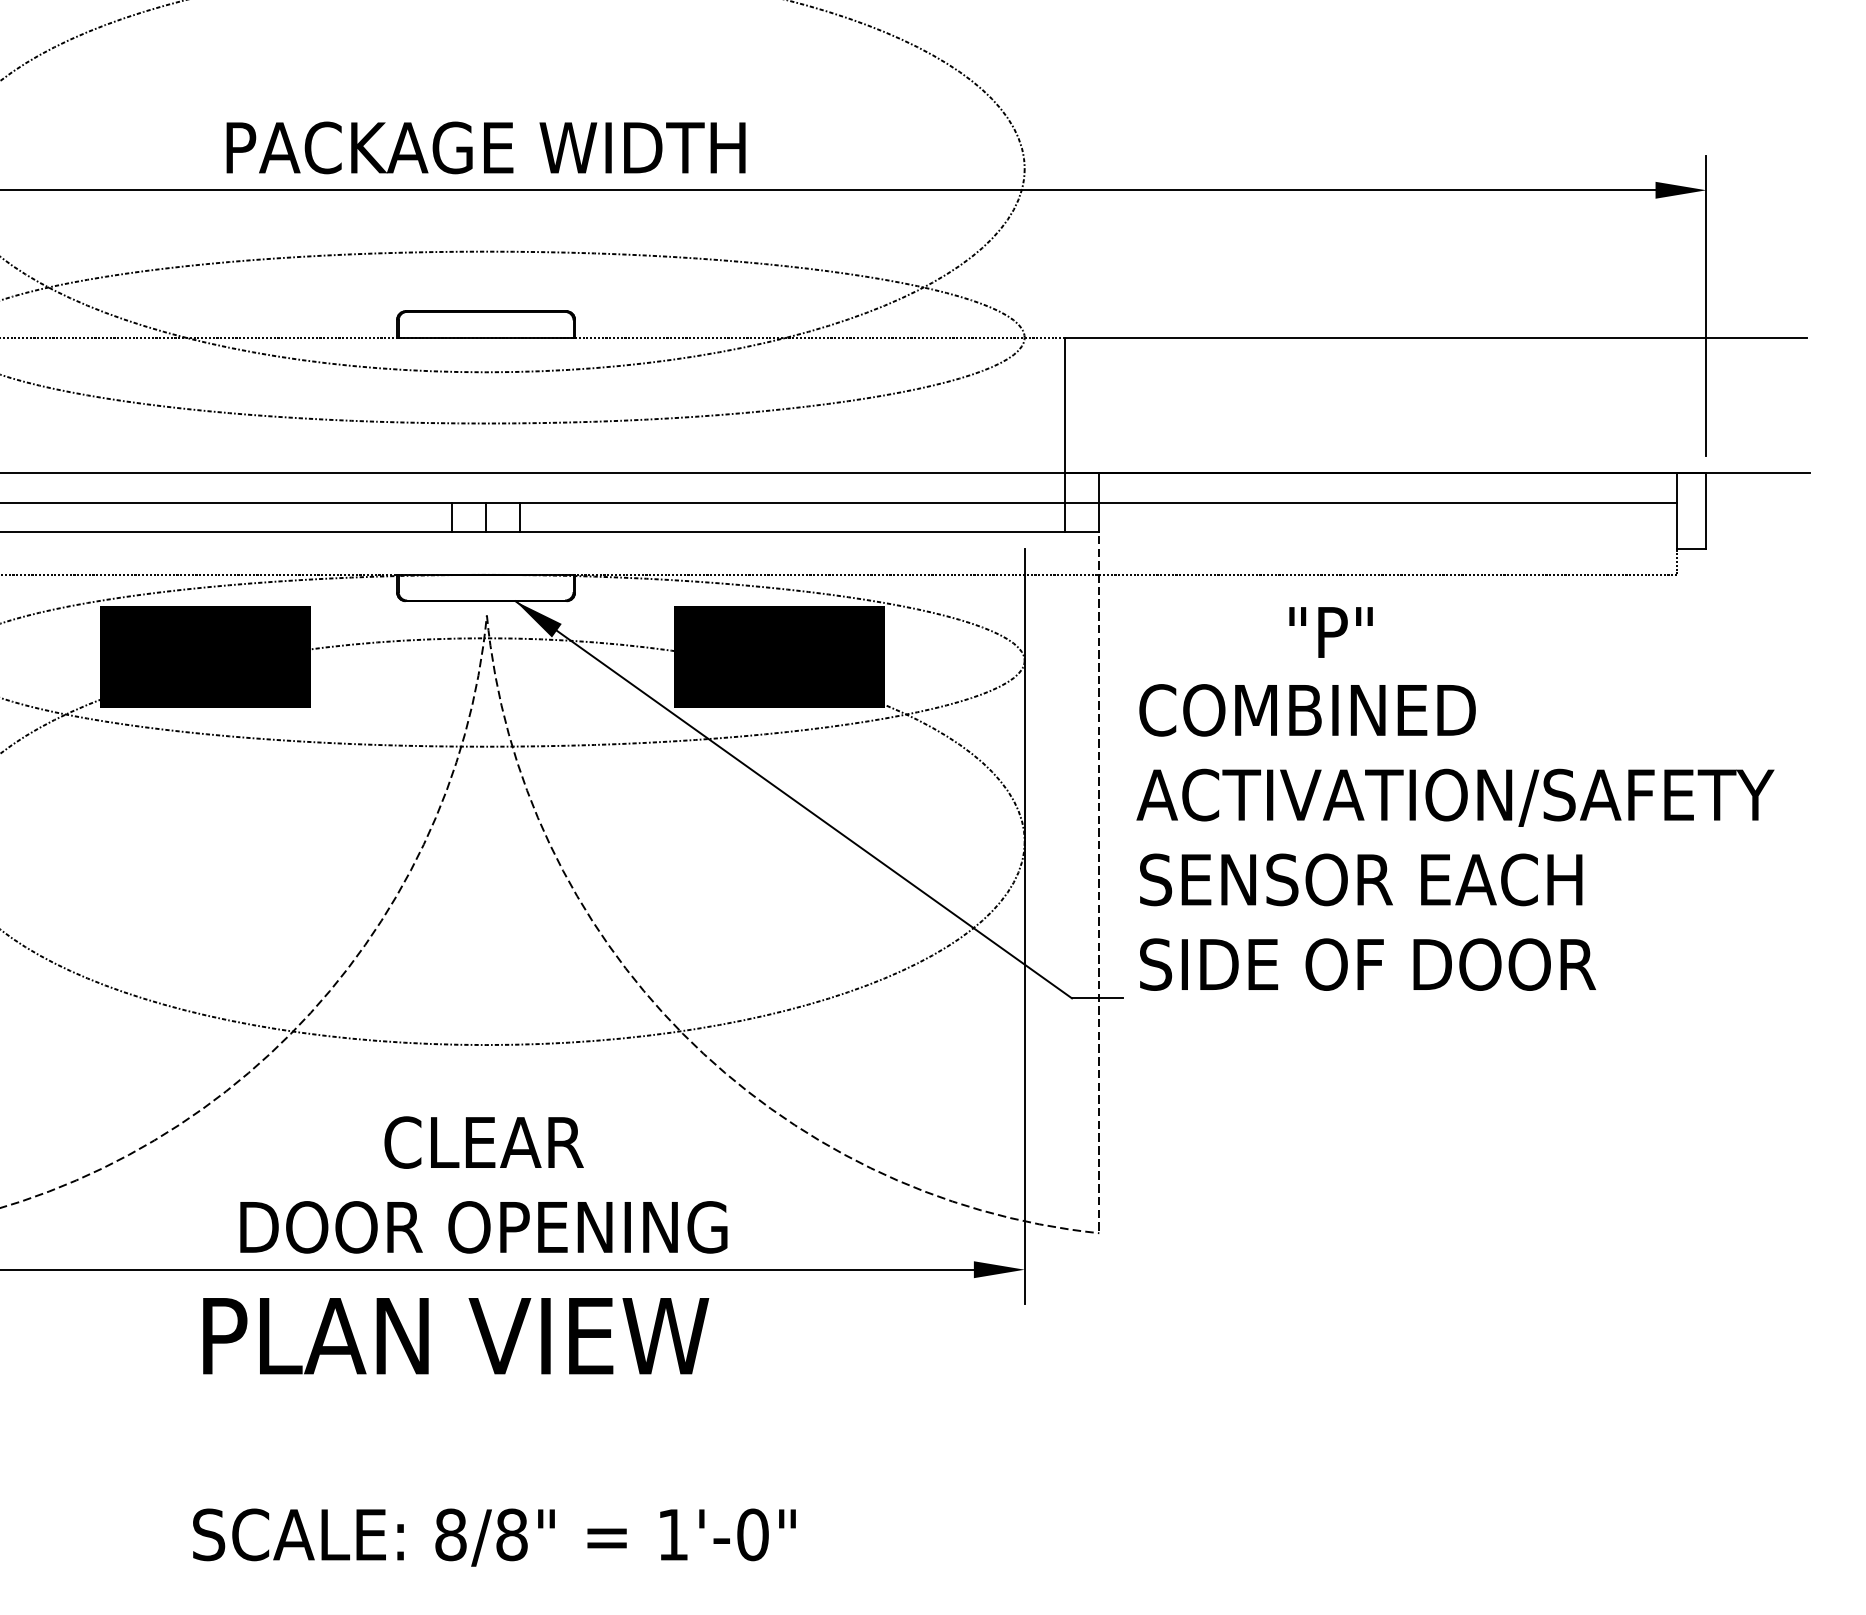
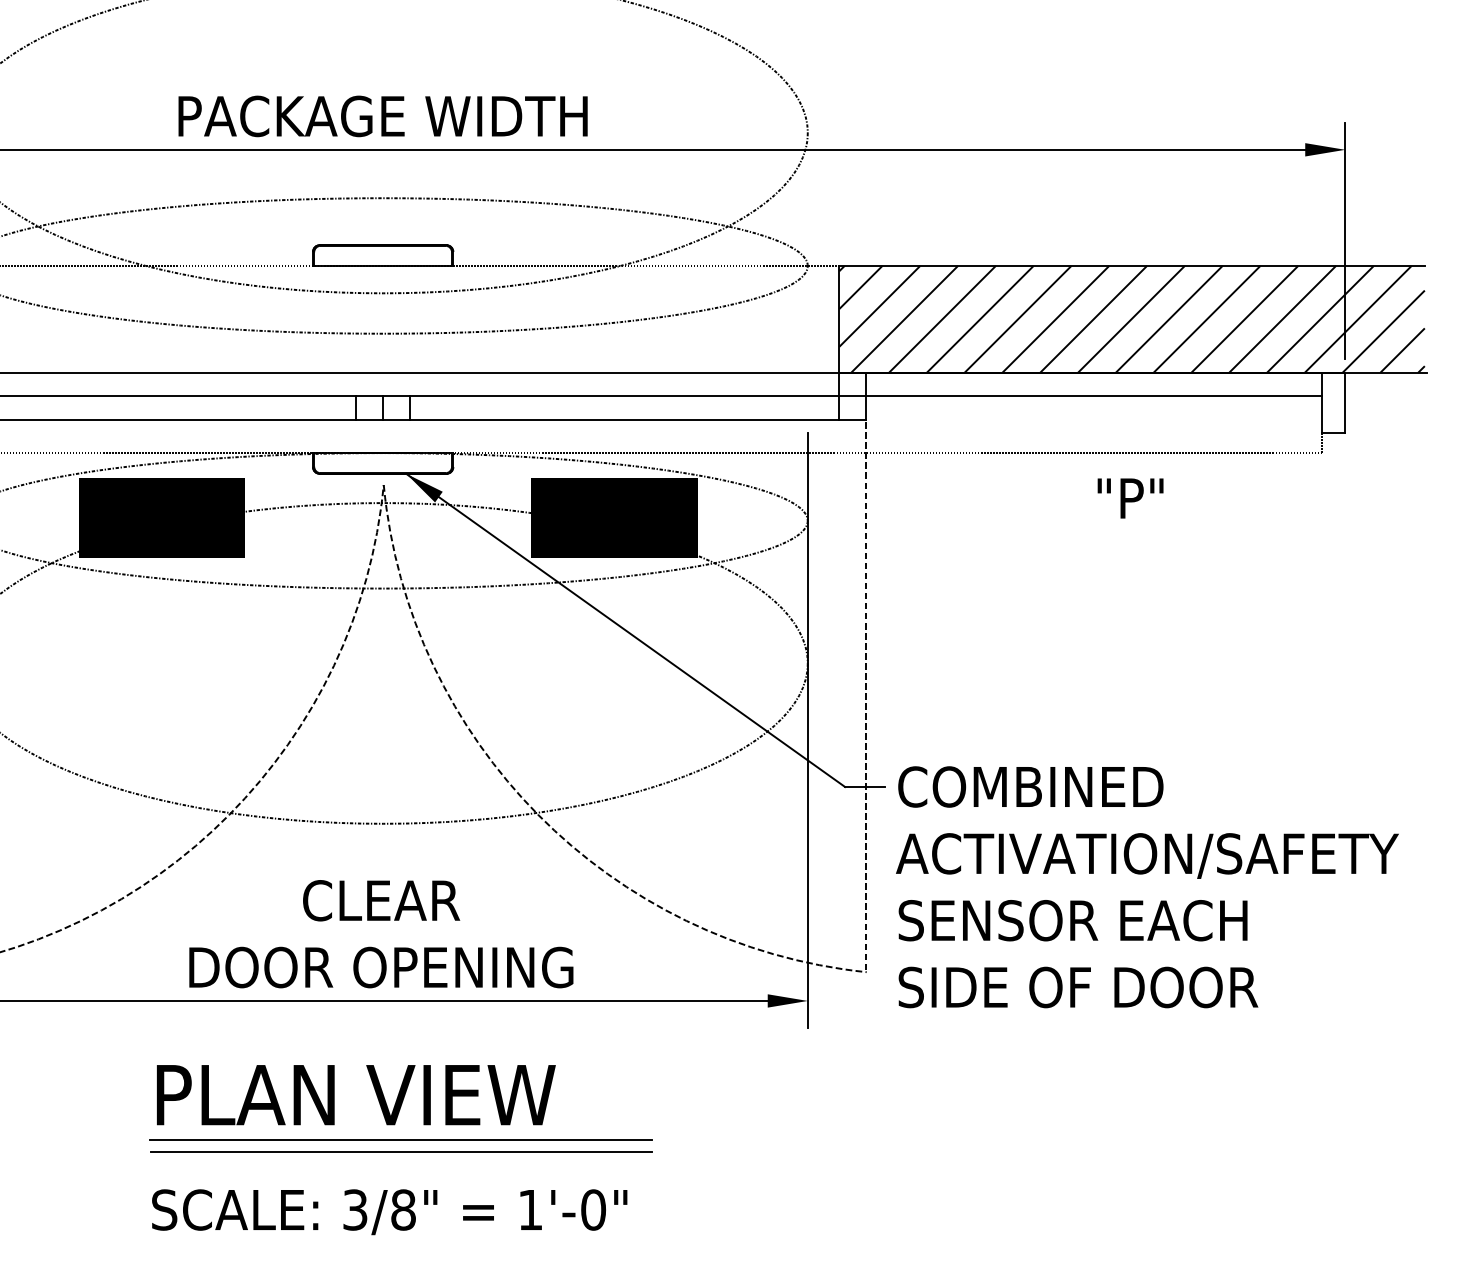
hatch: (1435, 405) -> (1131, 319), added
text: (1330, 632) -> (1130, 498), moved
text: (1455, 837) -> (1147, 887), moved
text: (456, 1336) -> (356, 1095), moved
line: (508, 1445) -> (400, 1139), added
line: (509, 1461) -> (401, 1152), added
text: (450, 1534) -> (355, 1209), 8/8" -> 3/8"

